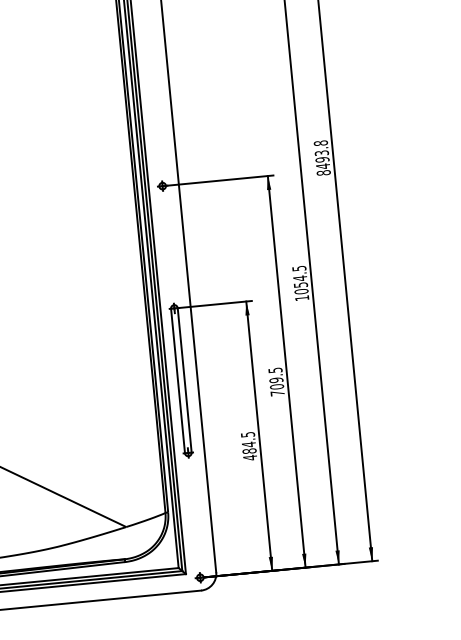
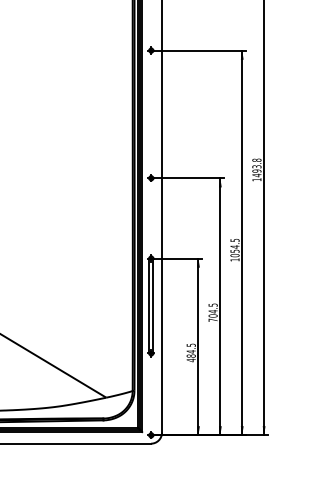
text: (323, 172) -> (256, 179), 8493.8 -> 1493.8
text: (275, 380) -> (212, 311), 709.5 -> 704.5

